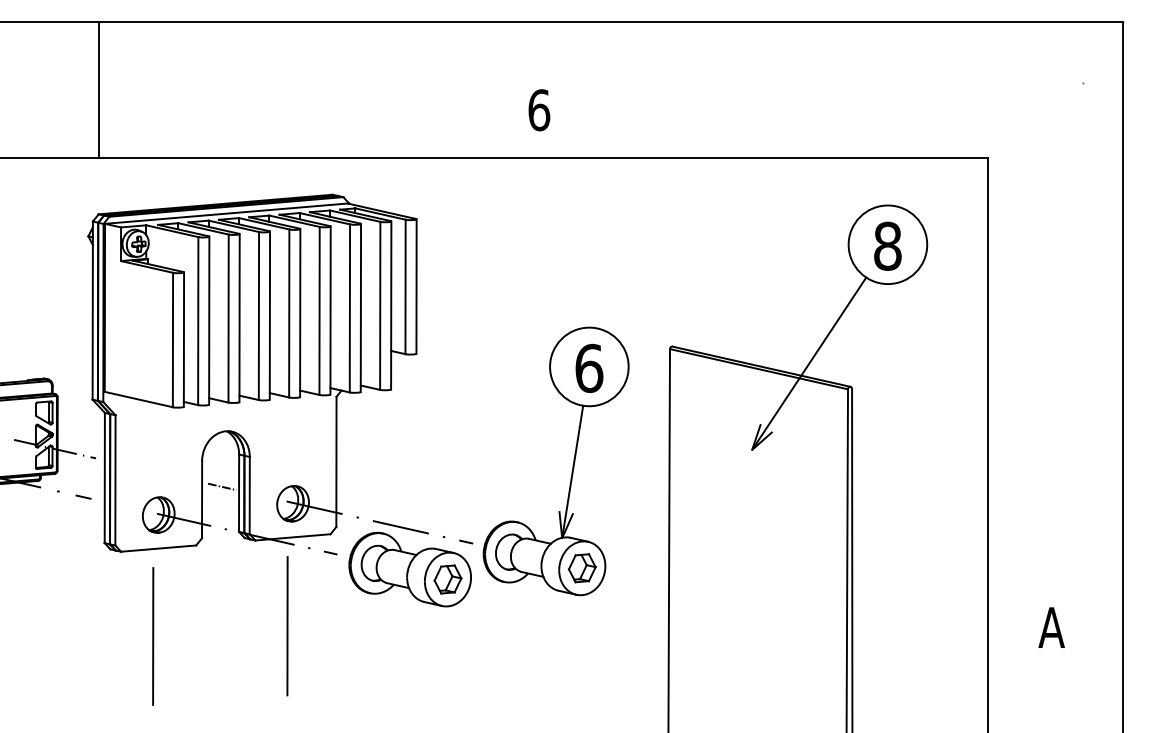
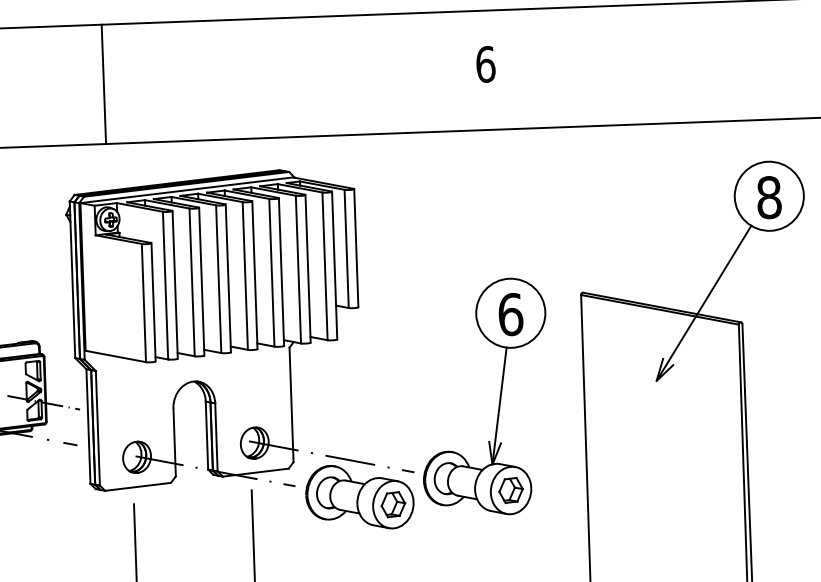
line: (98, 89) -> (103, 84), moved
text: (539, 110) -> (485, 64), moved
line: (222, 486) -> (192, 430), removed

